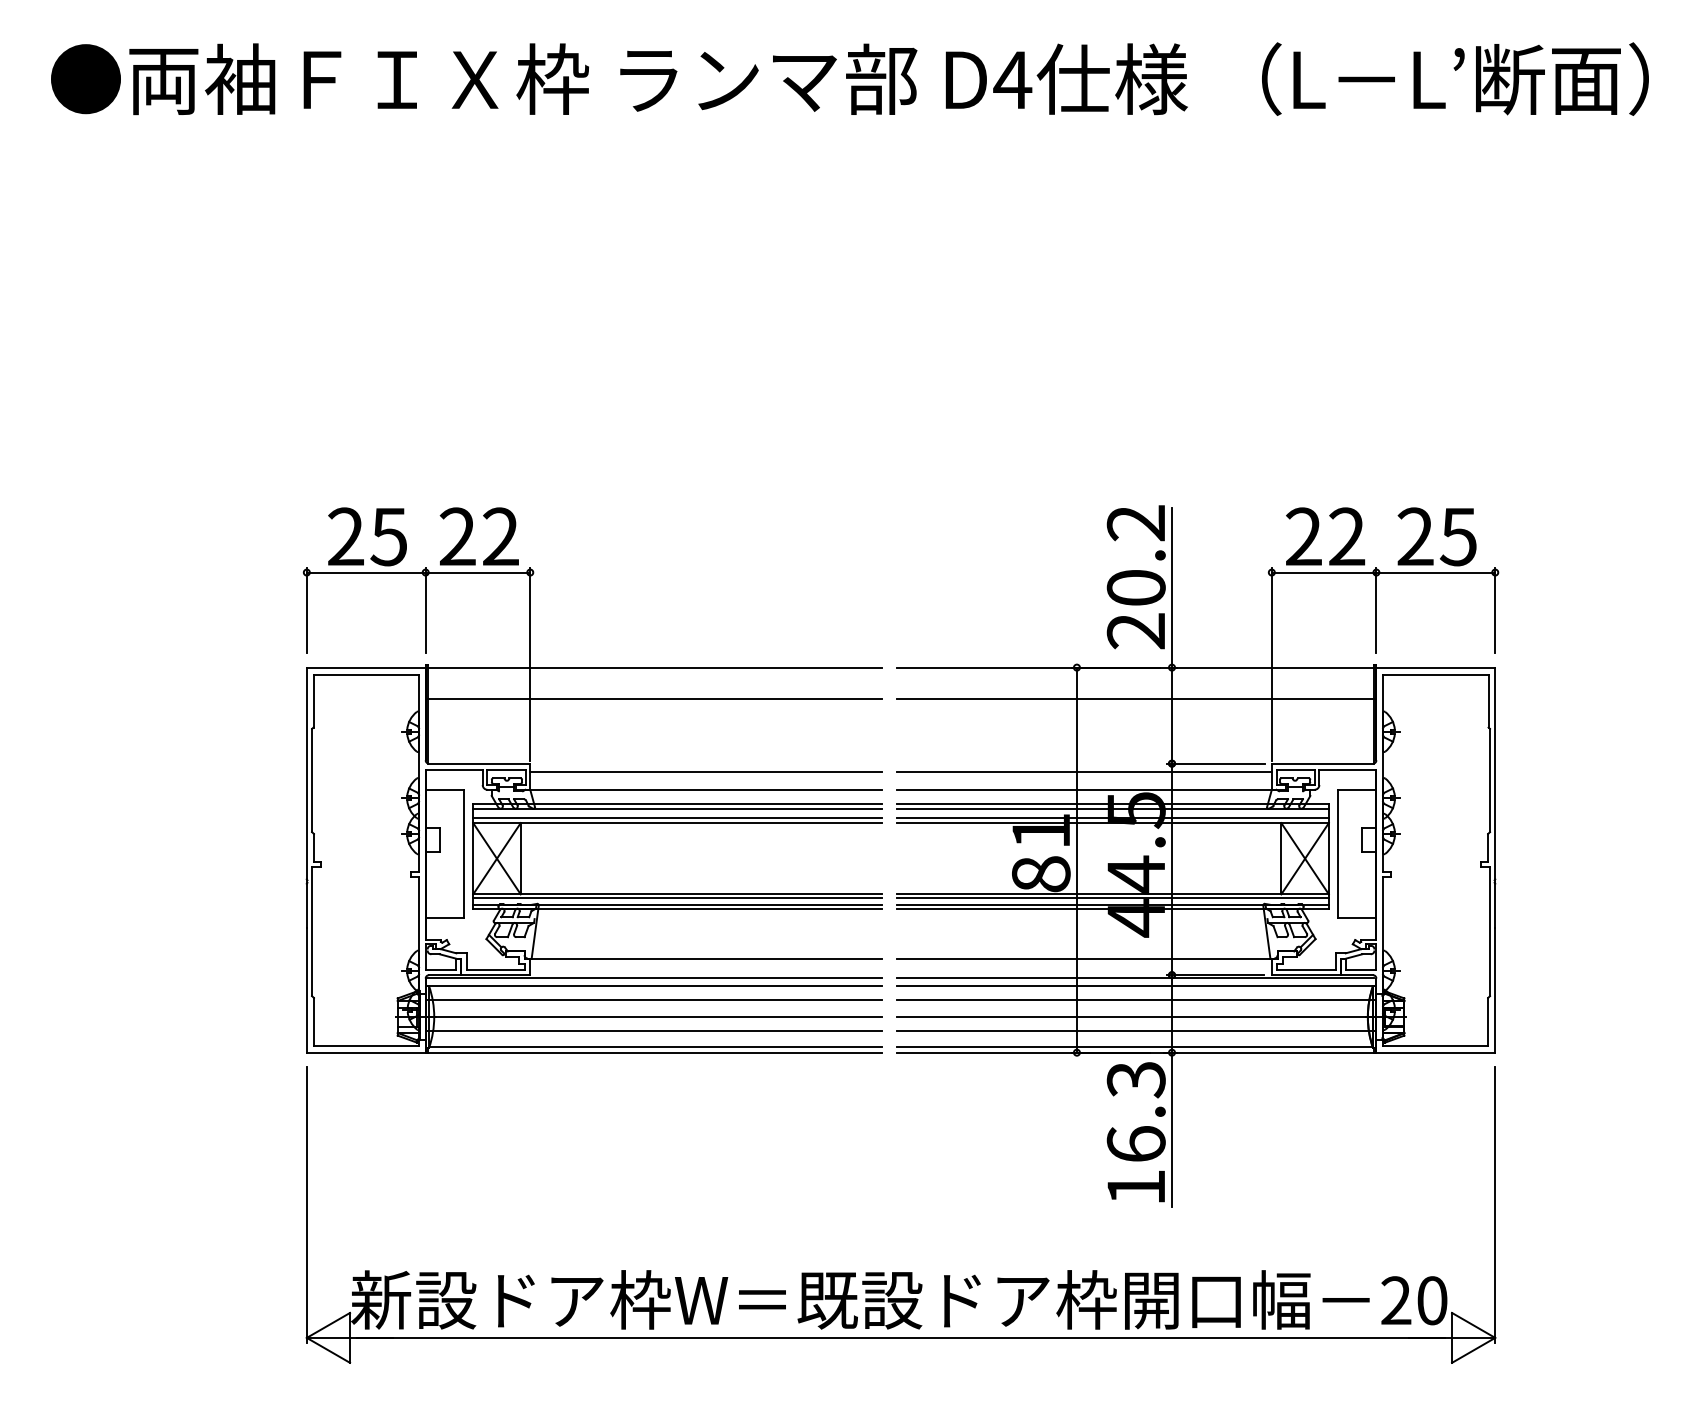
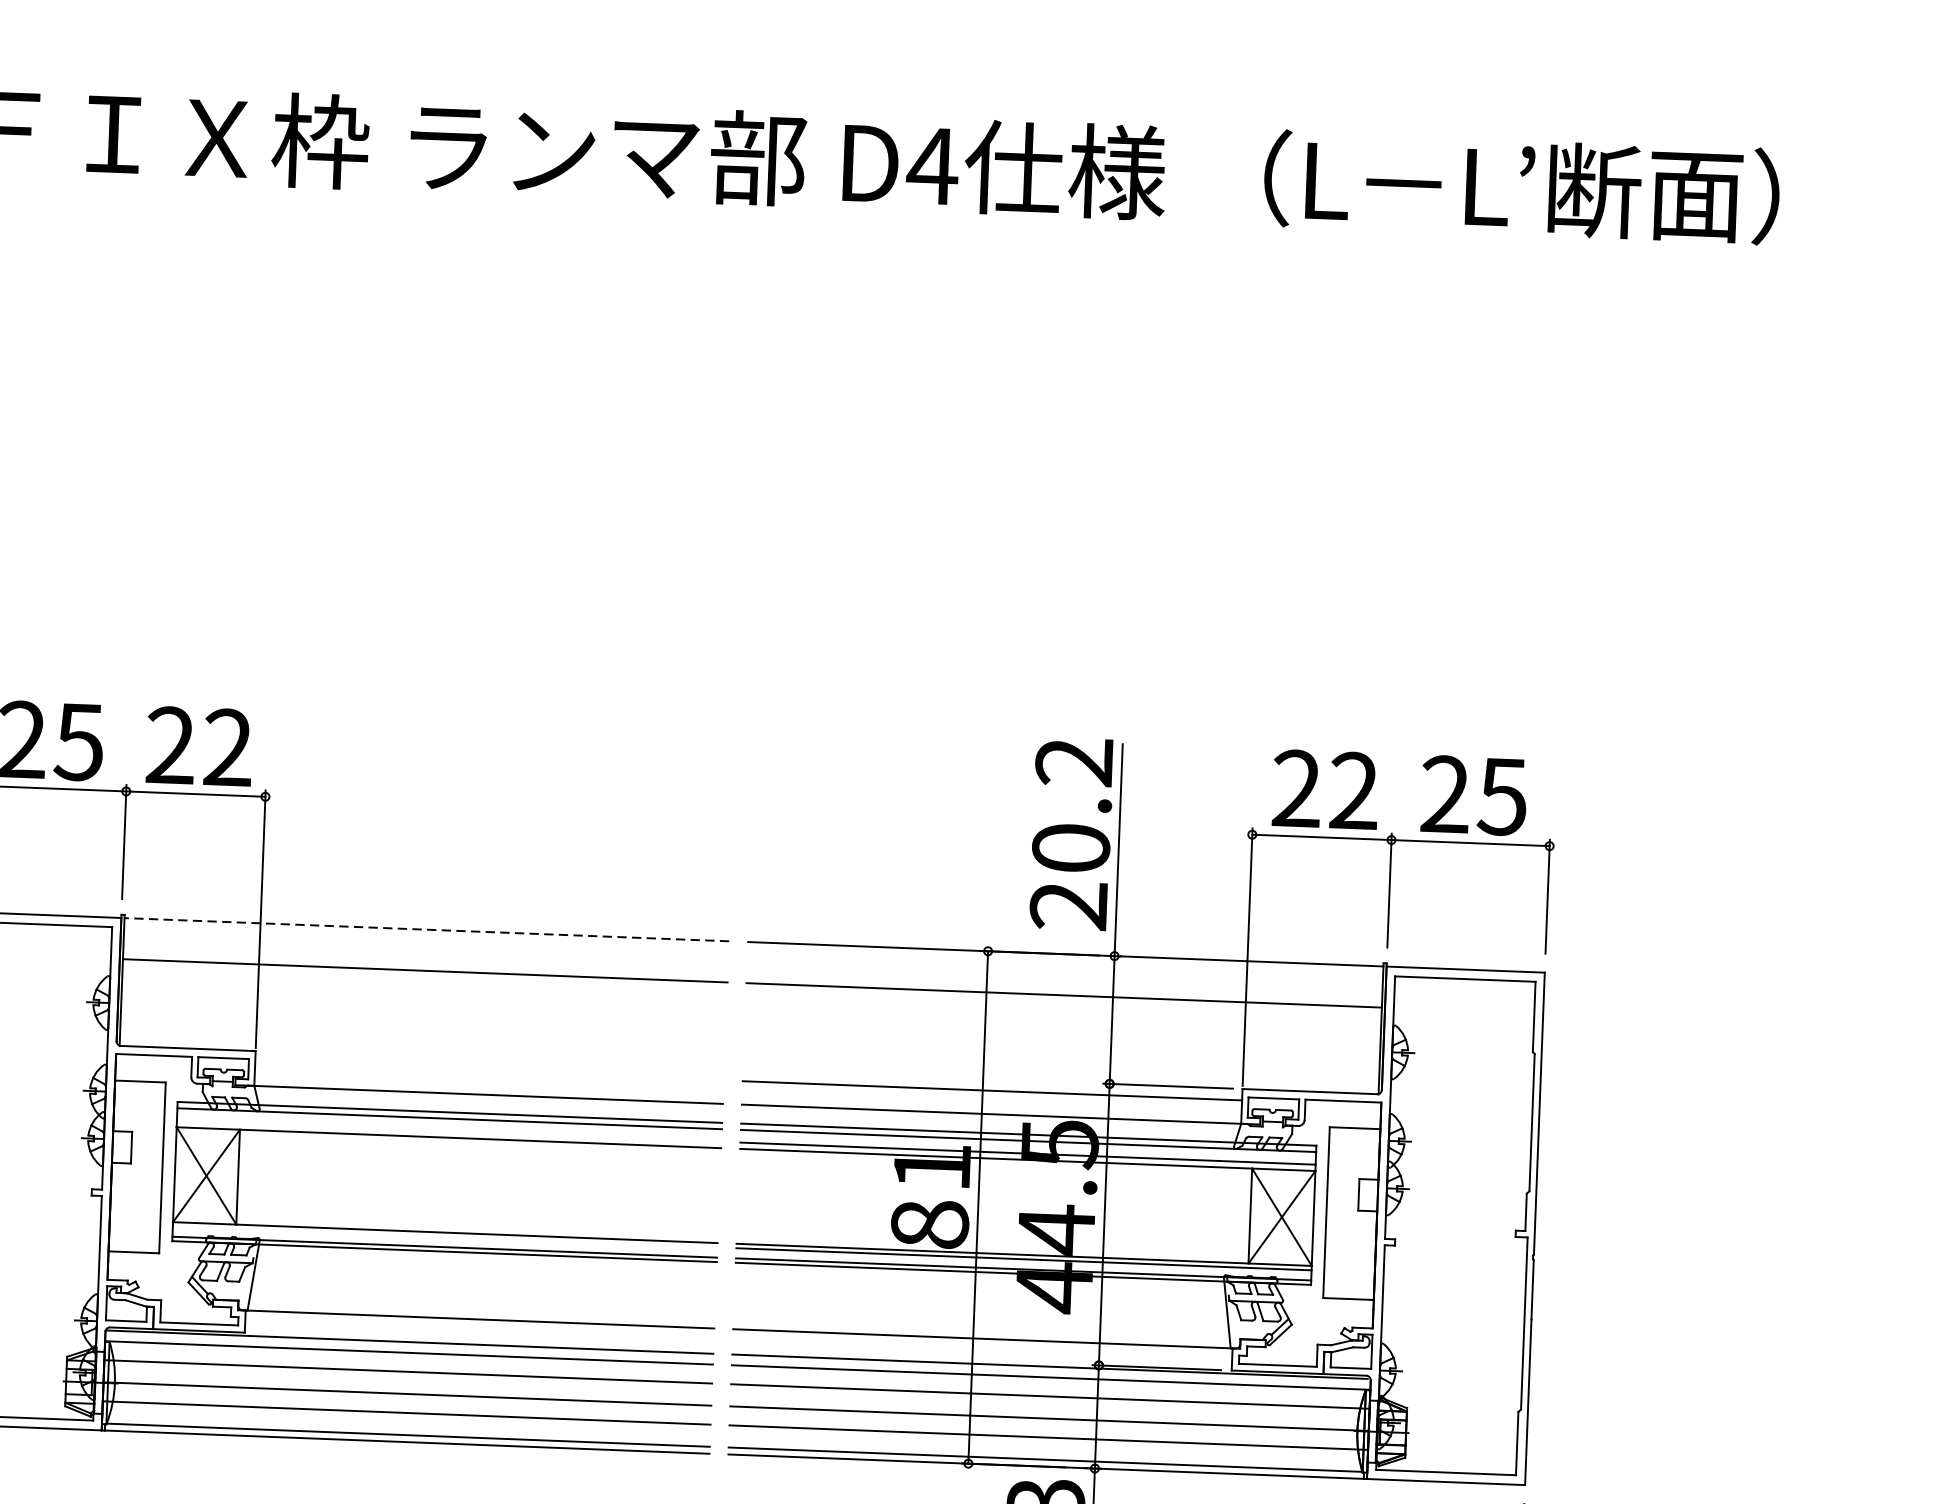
line: (654, 667) -> (425, 929), solid -> dashed
line: (706, 772) -> (489, 1071), removed
line: (677, 818) -> (448, 1131), removed
line: (677, 897) -> (444, 1236), removed

